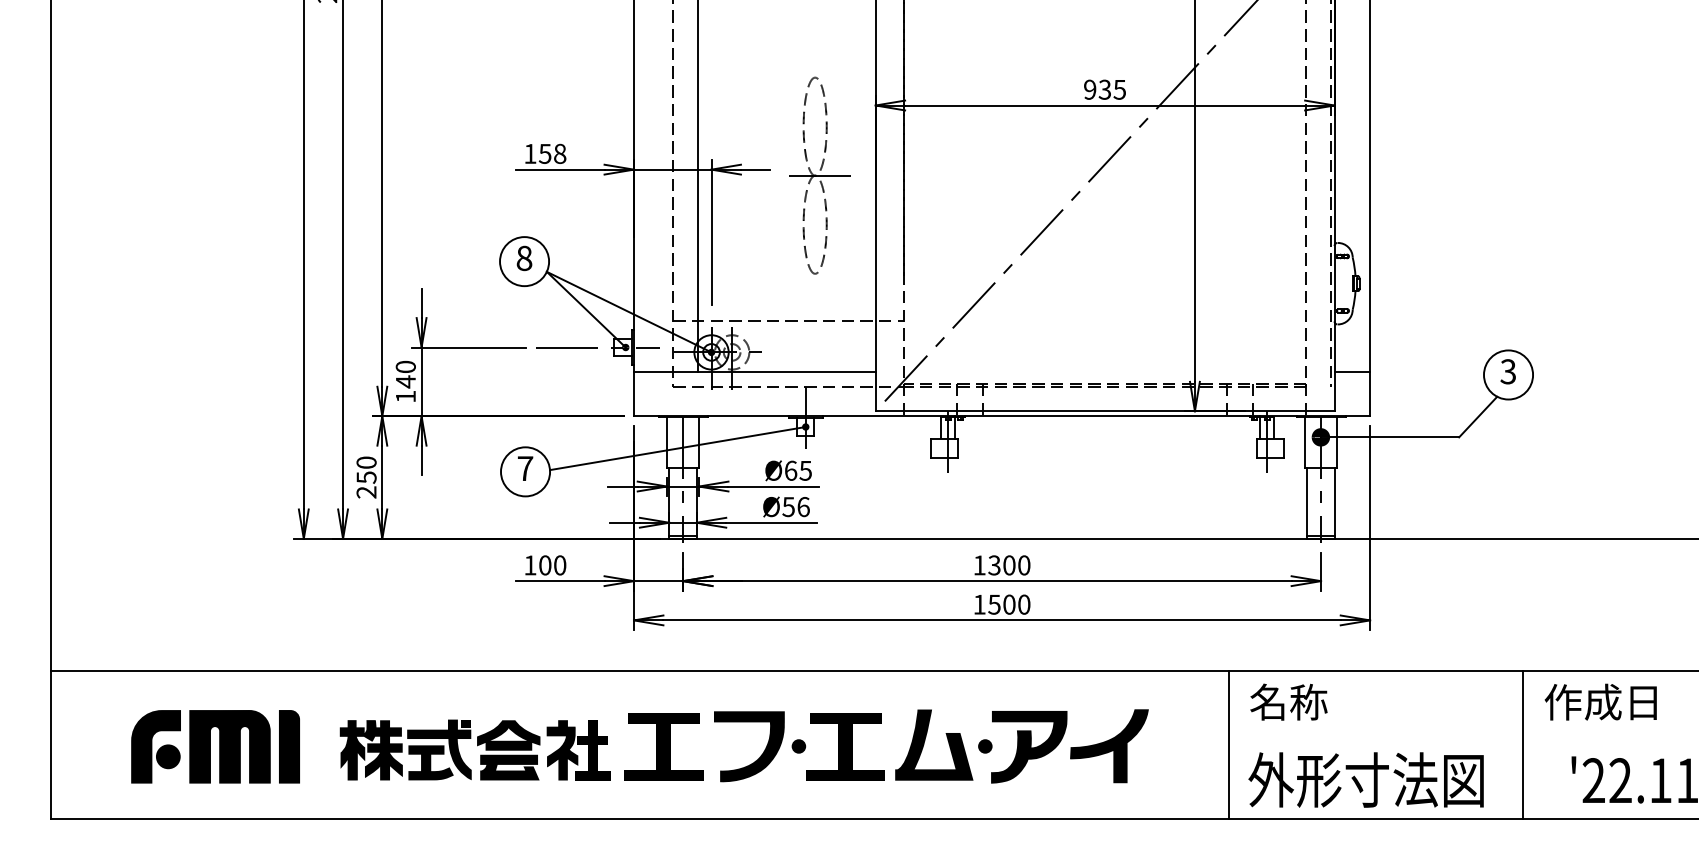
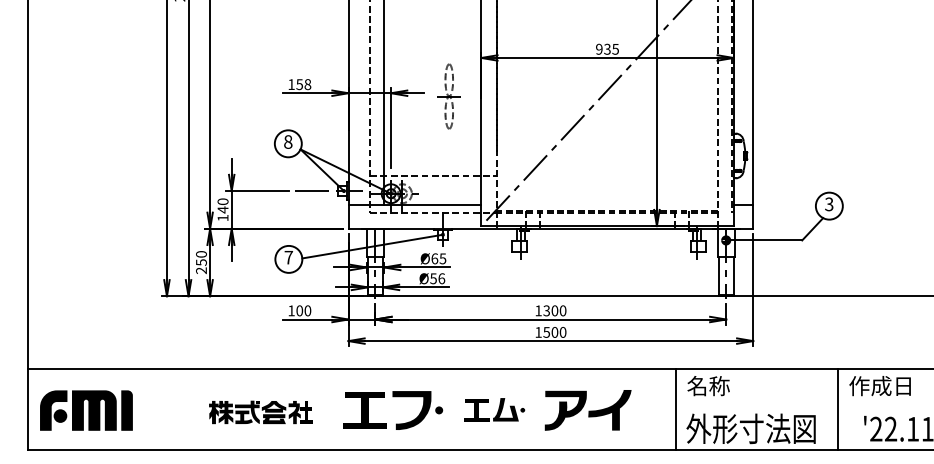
part: (819, 175) -> (450, 96), size x0.6
part: (899, 744) -> (494, 409), size x0.6
part: (215, 746) -> (86, 410), moved
part: (473, 750) -> (260, 412), size x0.7

